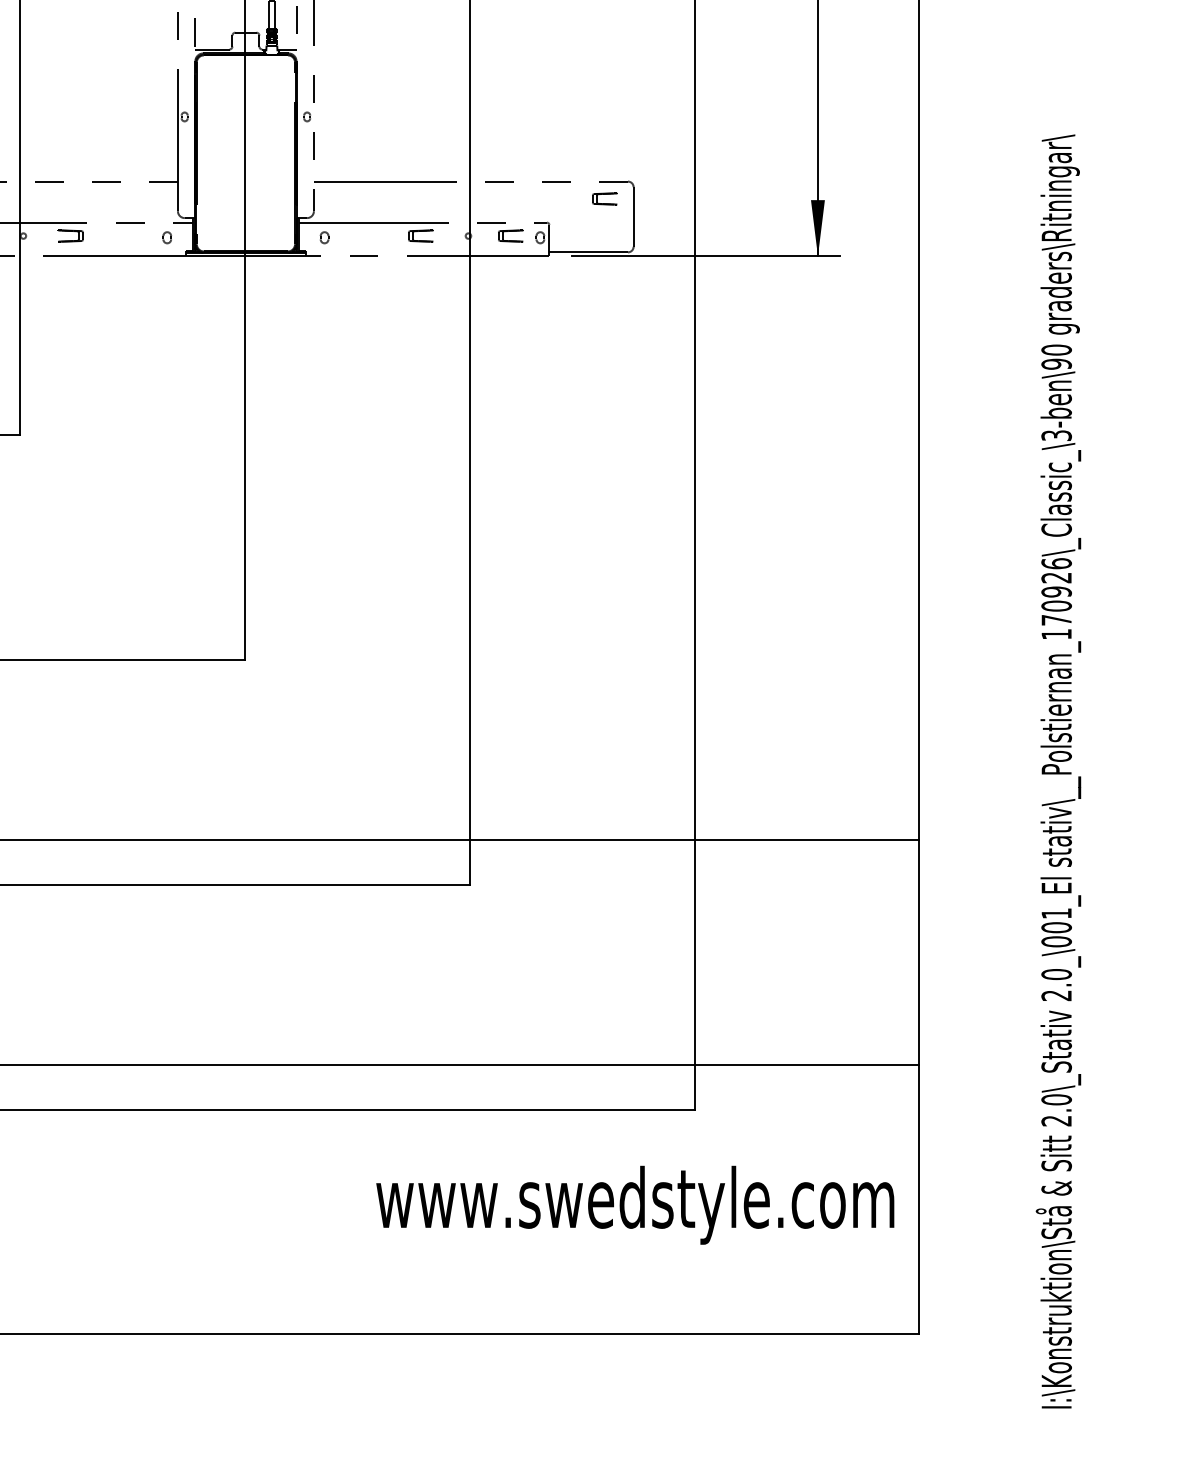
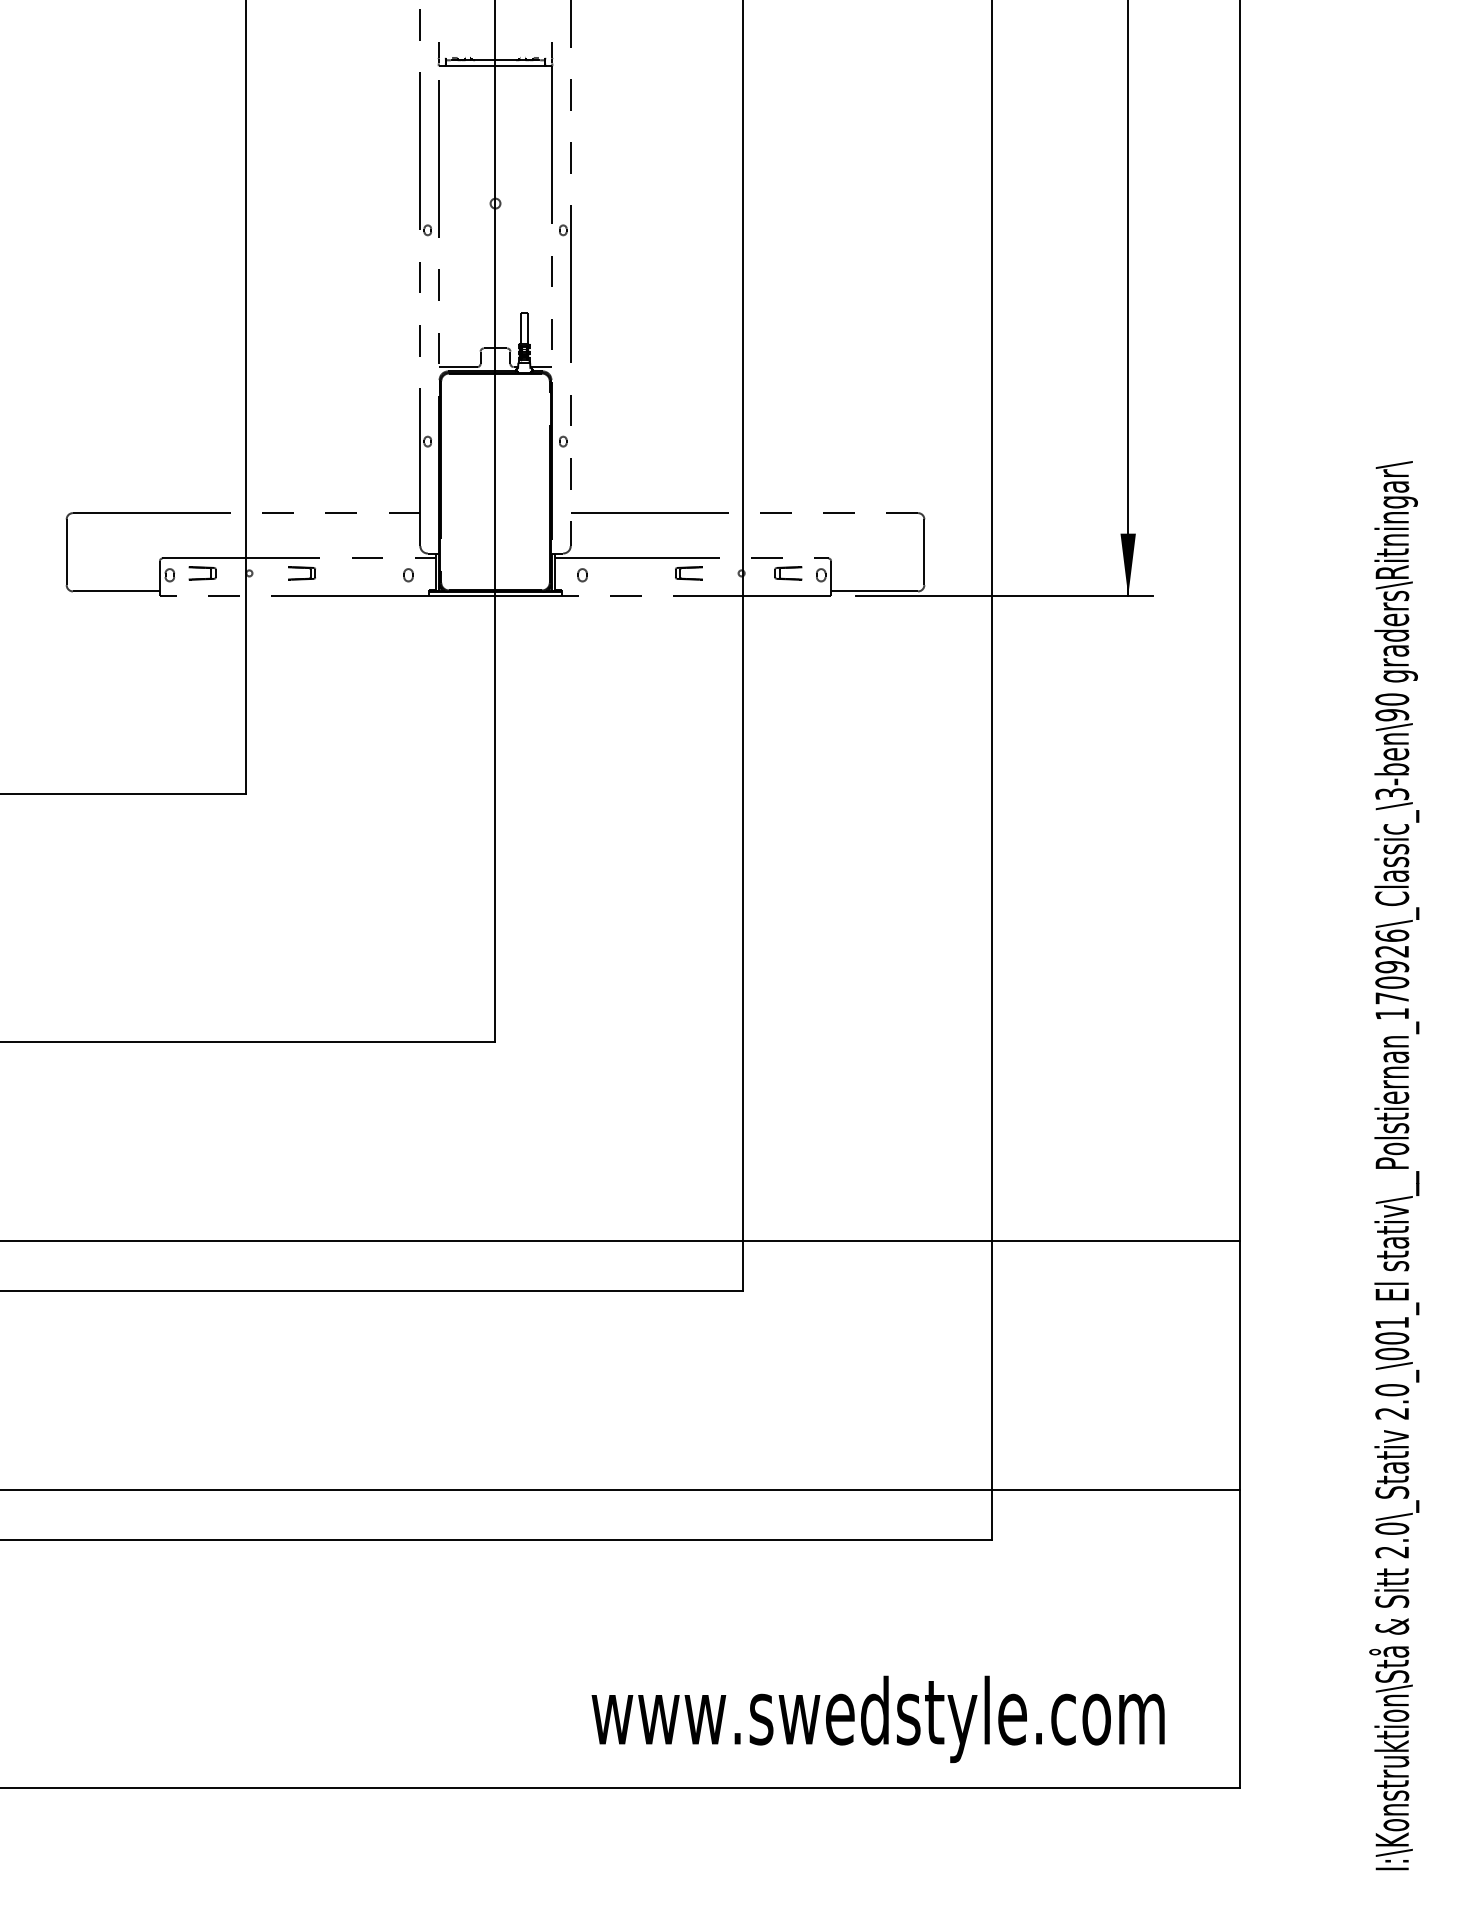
part: (604, 199) -> (892, 532), removed
text: (634, 1204) -> (877, 1718), moved

